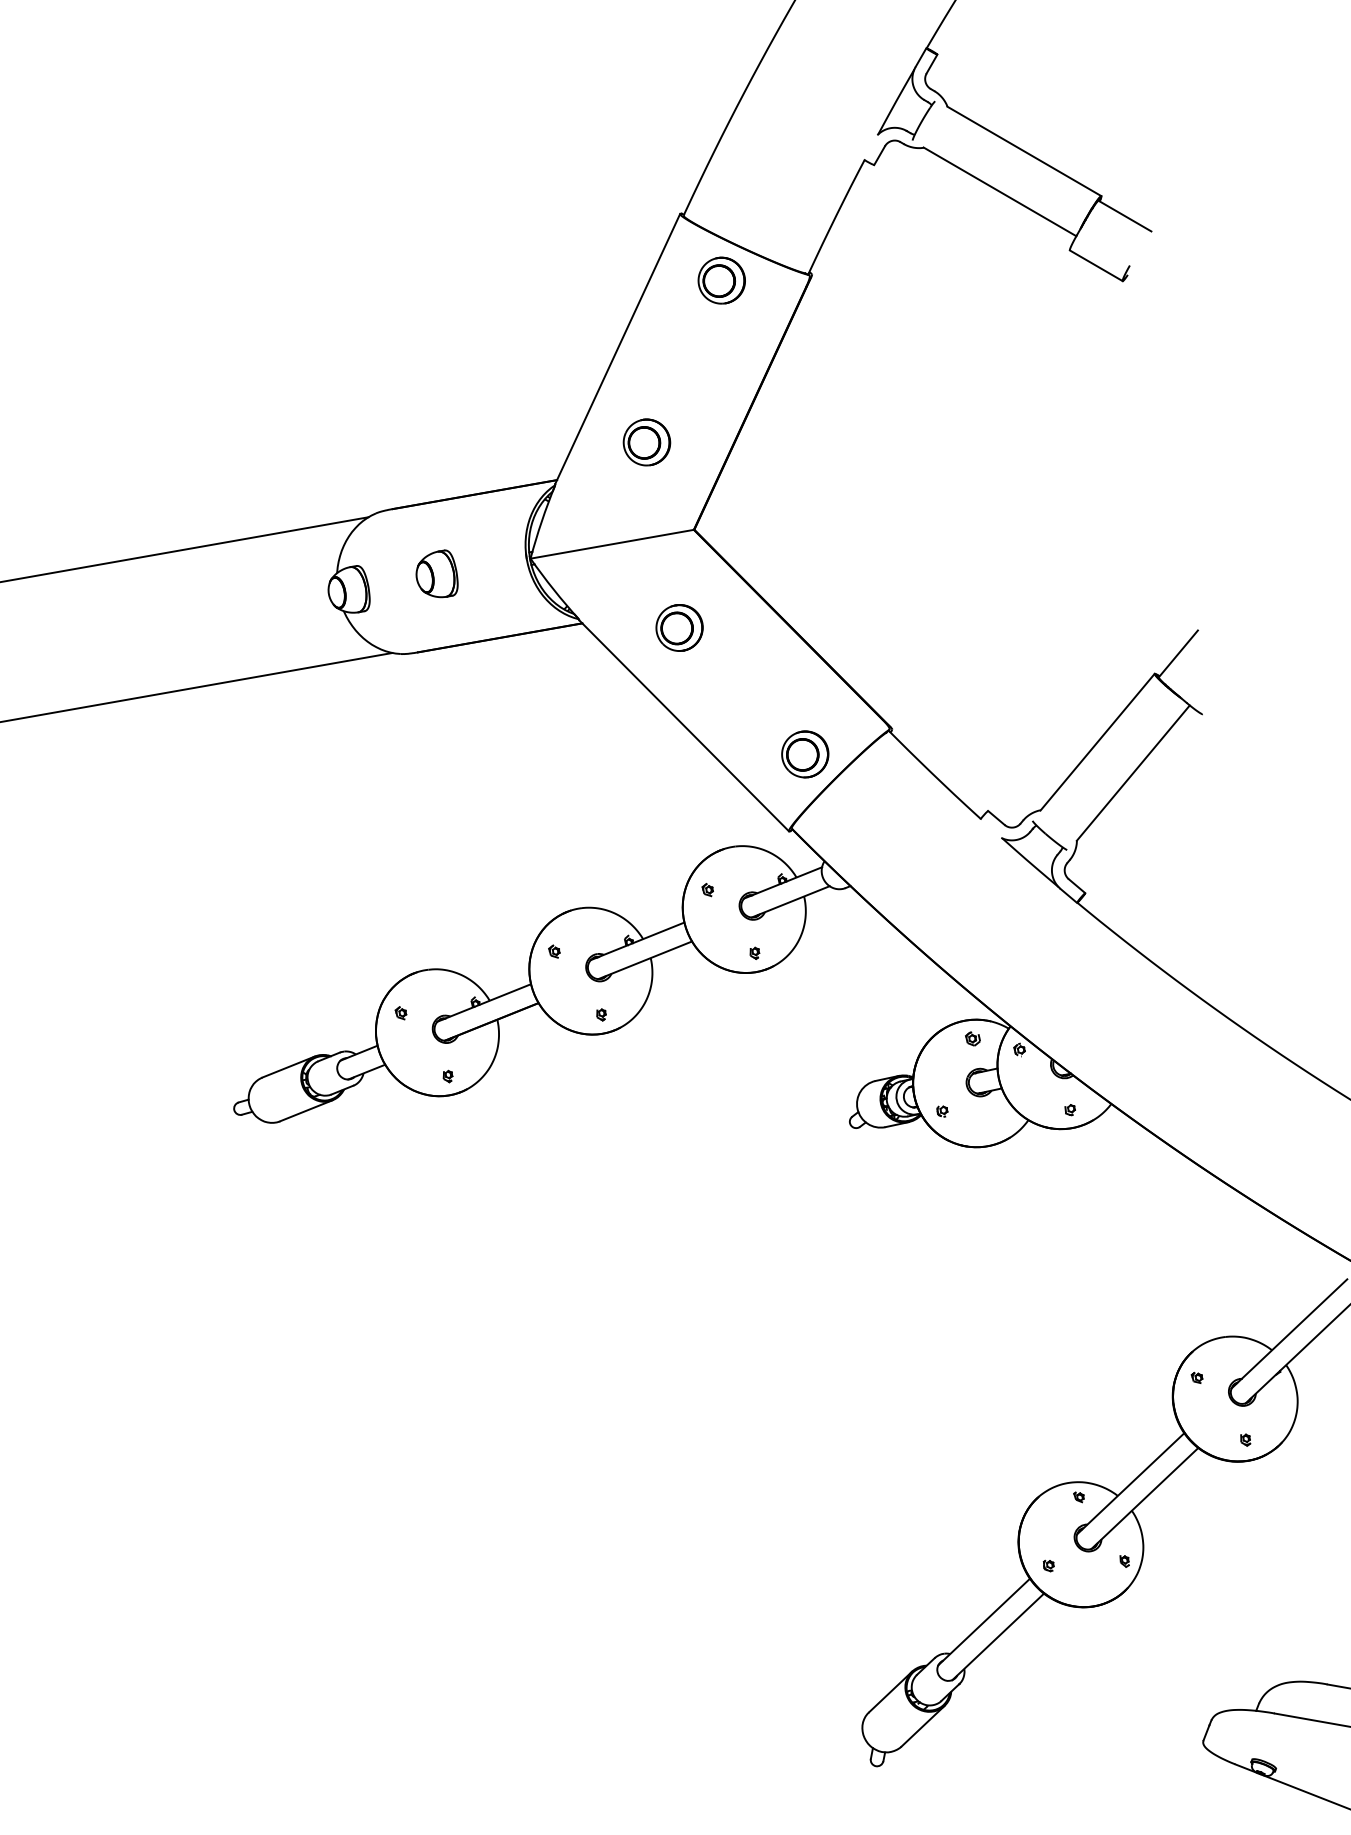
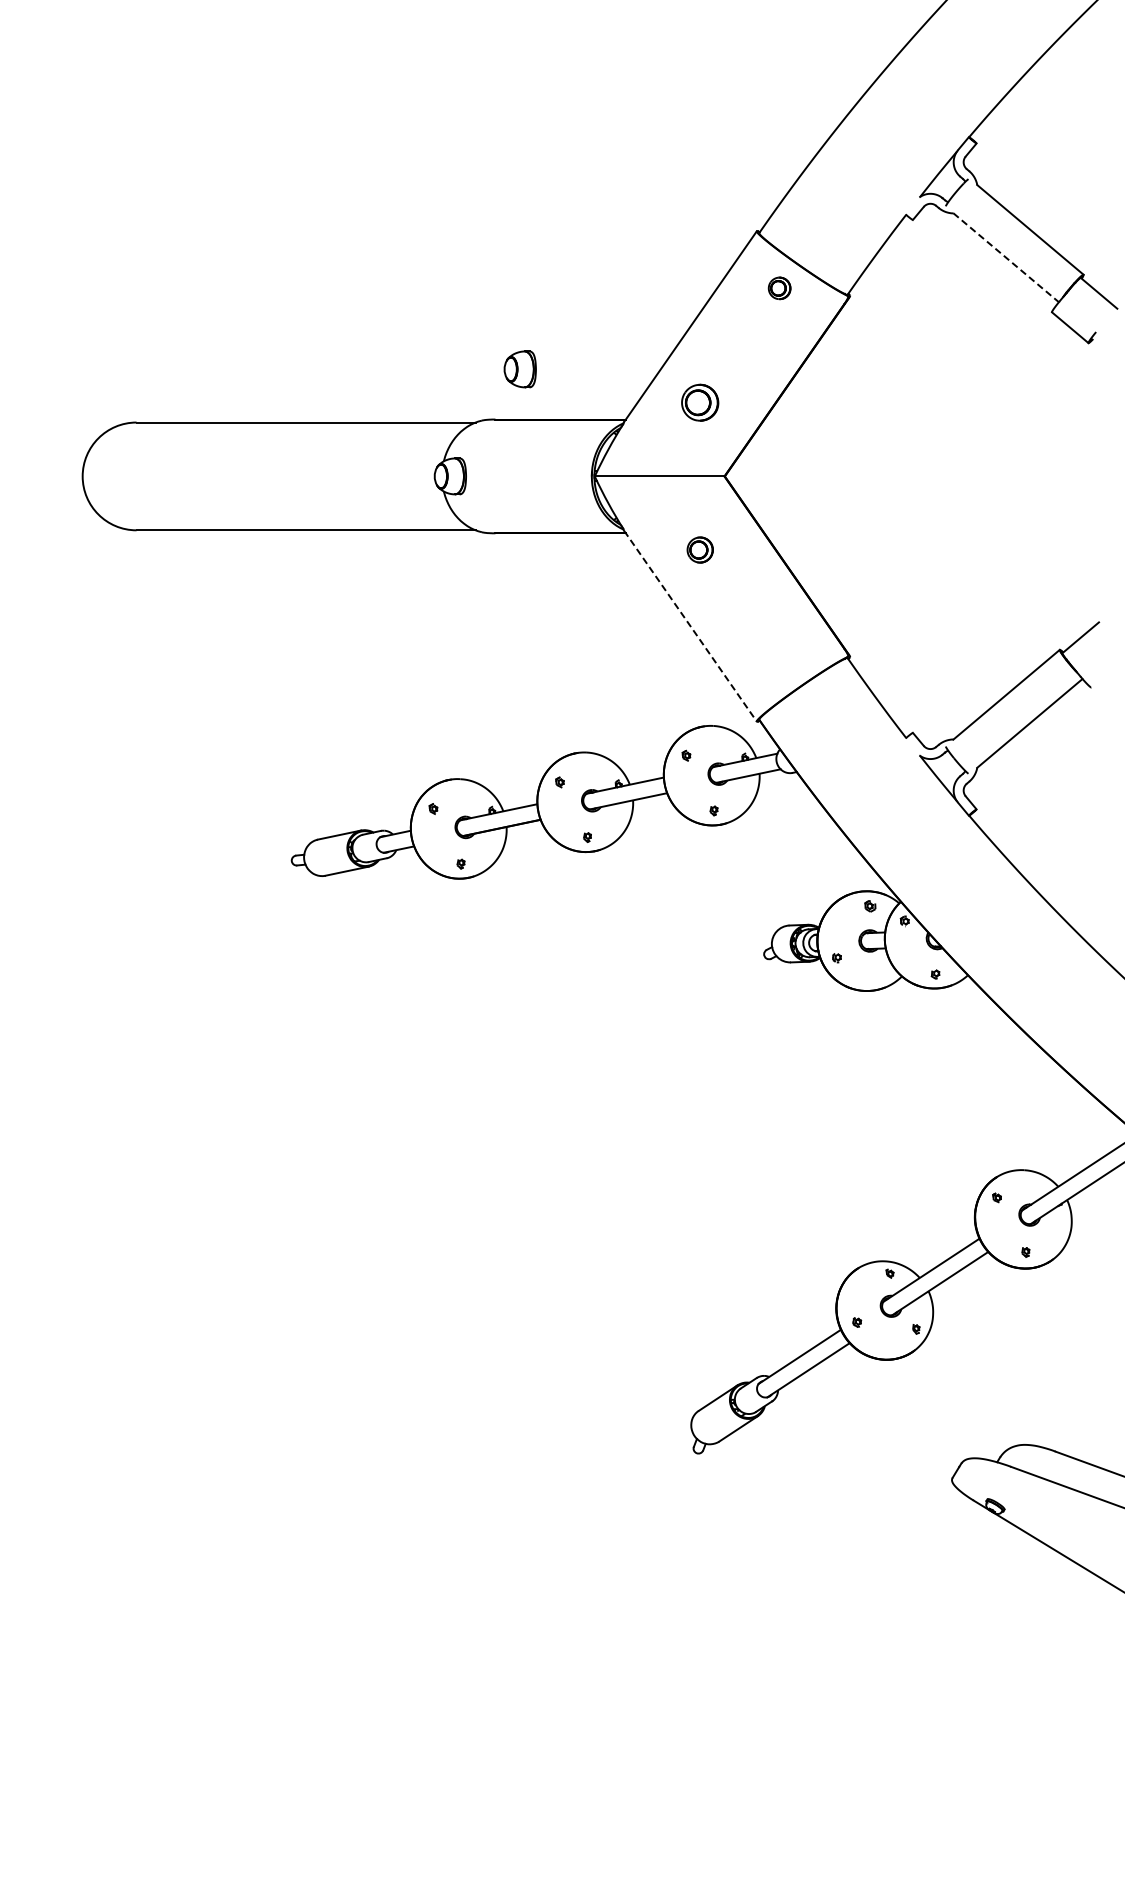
line: (1000, 192) -> (1006, 258), solid -> dashed
part: (721, 280) -> (779, 288), size x0.6
part: (435, 575) -> (519, 369), moved
part: (679, 627) -> (700, 549), size x0.7
line: (684, 726) -> (690, 626), solid -> dashed
part: (804, 754) -> (779, 664), removed

